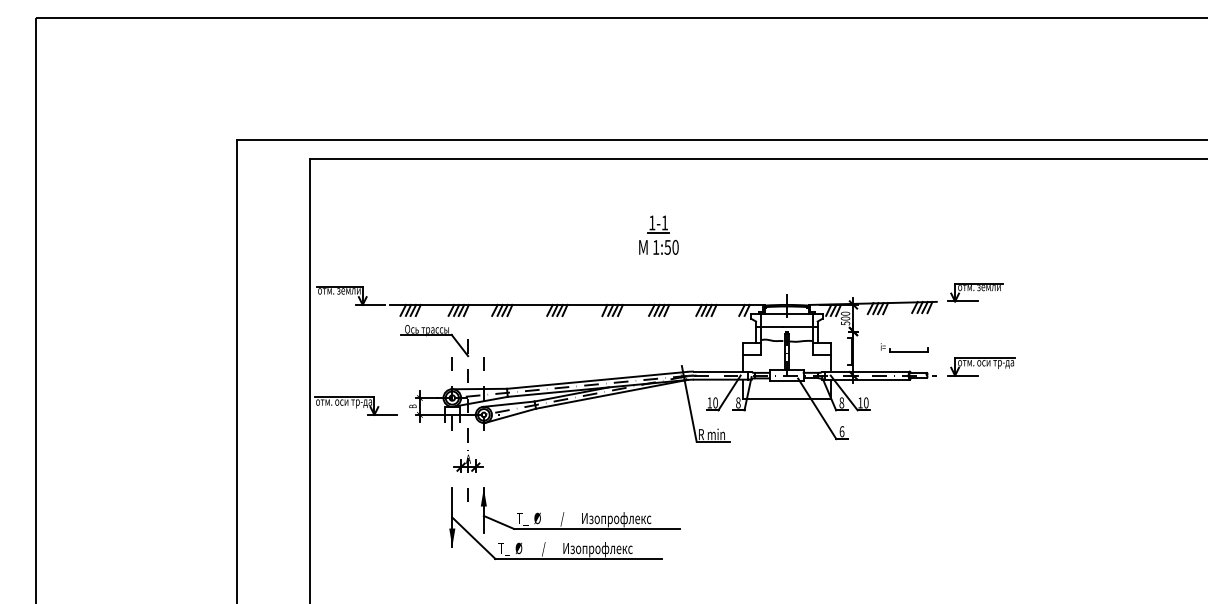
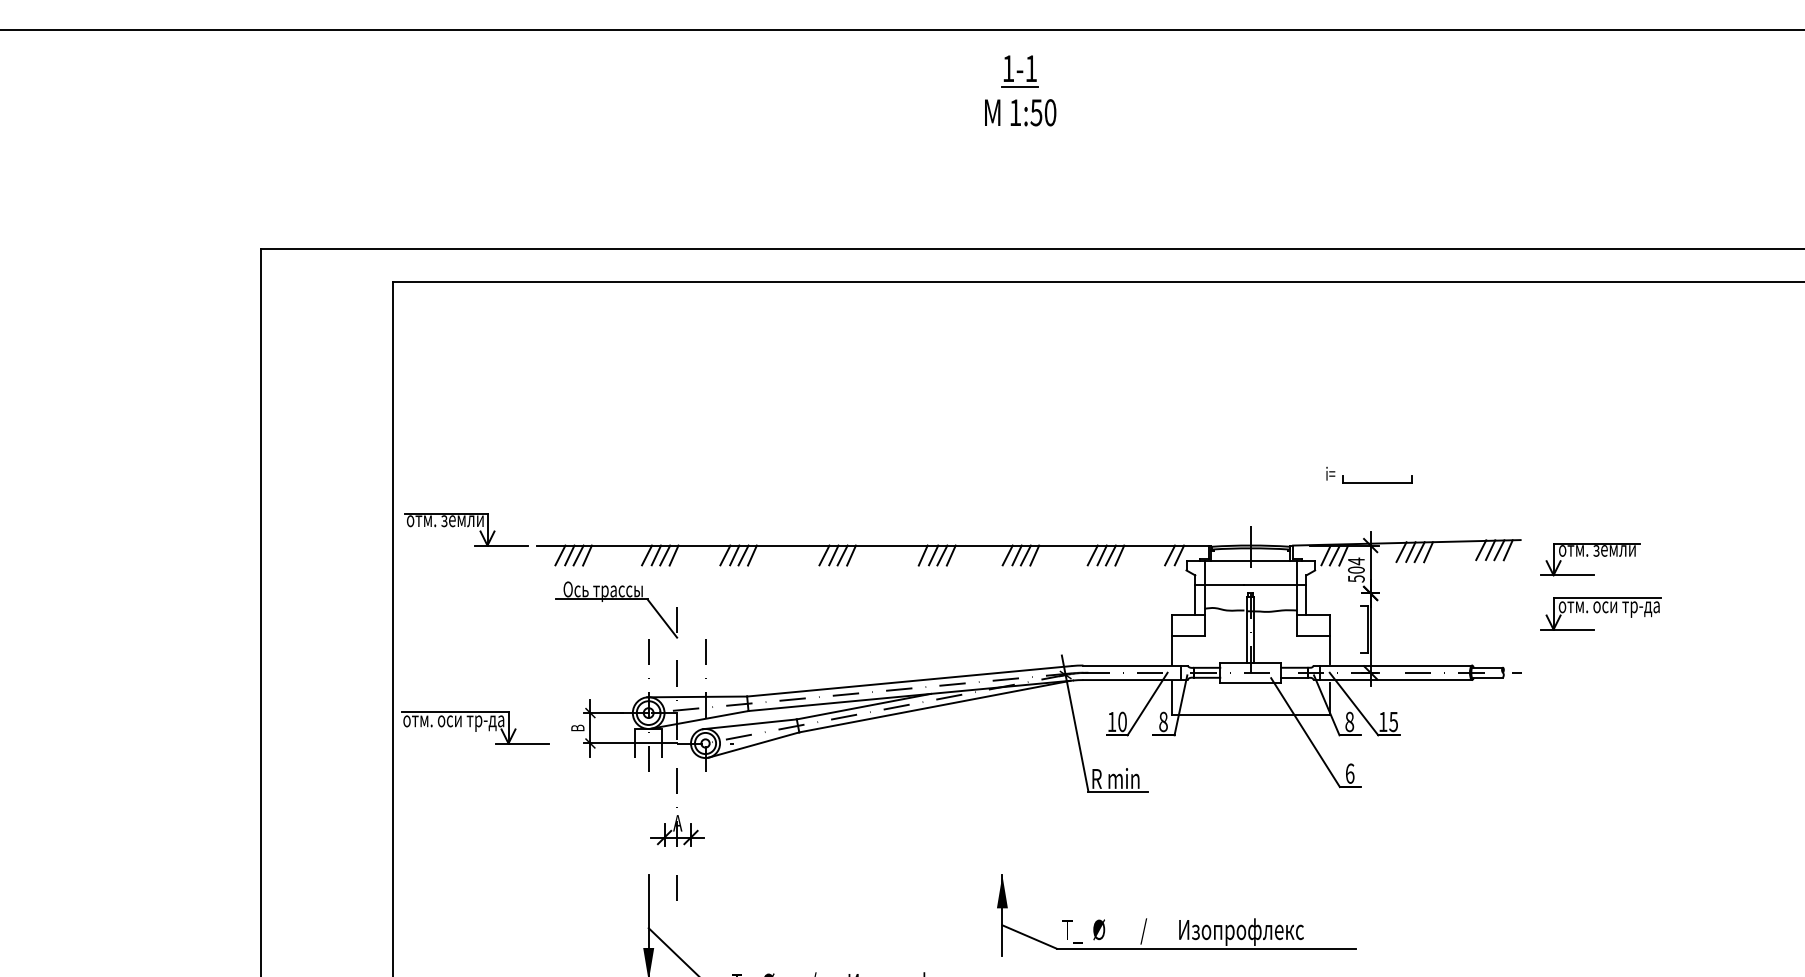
part: (658, 234) -> (1019, 89), moved
part: (975, 292) -> (1590, 559), moved
text: (845, 313) -> (1356, 560), 500 -> 504
part: (904, 347) -> (1368, 474), moved
part: (981, 366) -> (1601, 613), moved
text: (865, 402) -> (1392, 721), 10 -> 15
part: (580, 510) -> (1176, 915), moved

